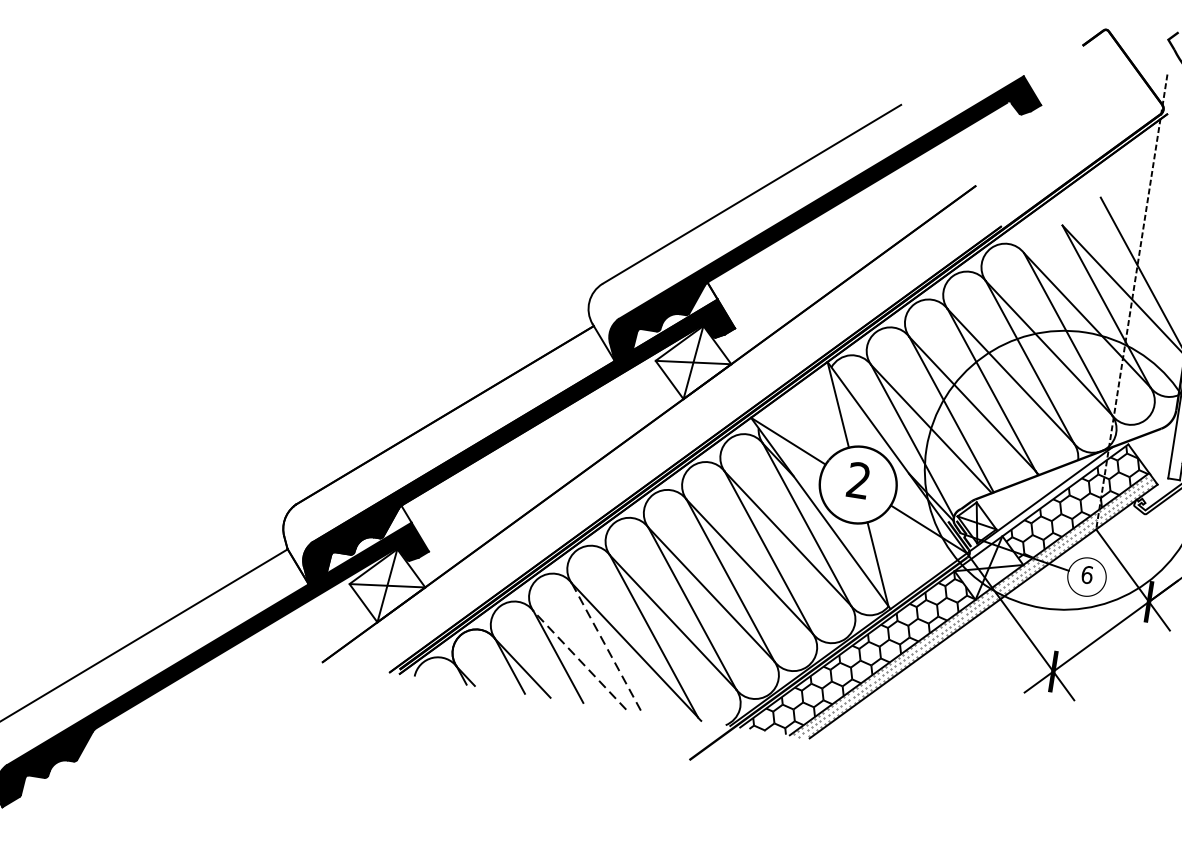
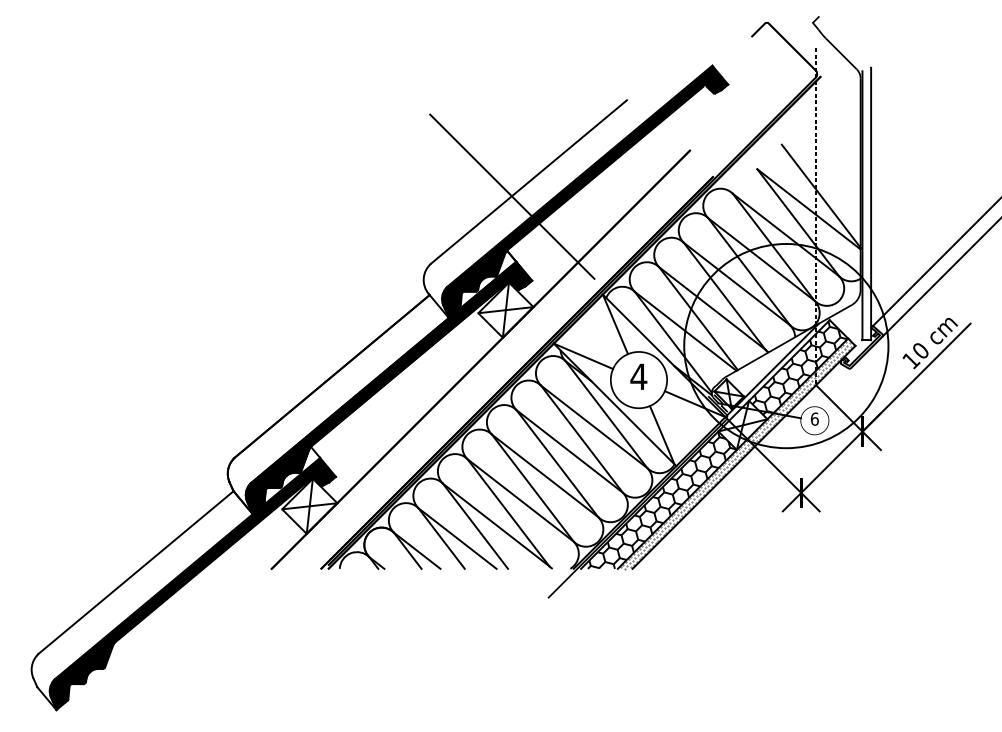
line: (726, 210) -> (512, 196), added
text: (858, 480) -> (638, 376), 2 -> 4
line: (606, 648) -> (475, 526), dashed -> solid
line: (579, 660) -> (457, 538), dashed -> solid

